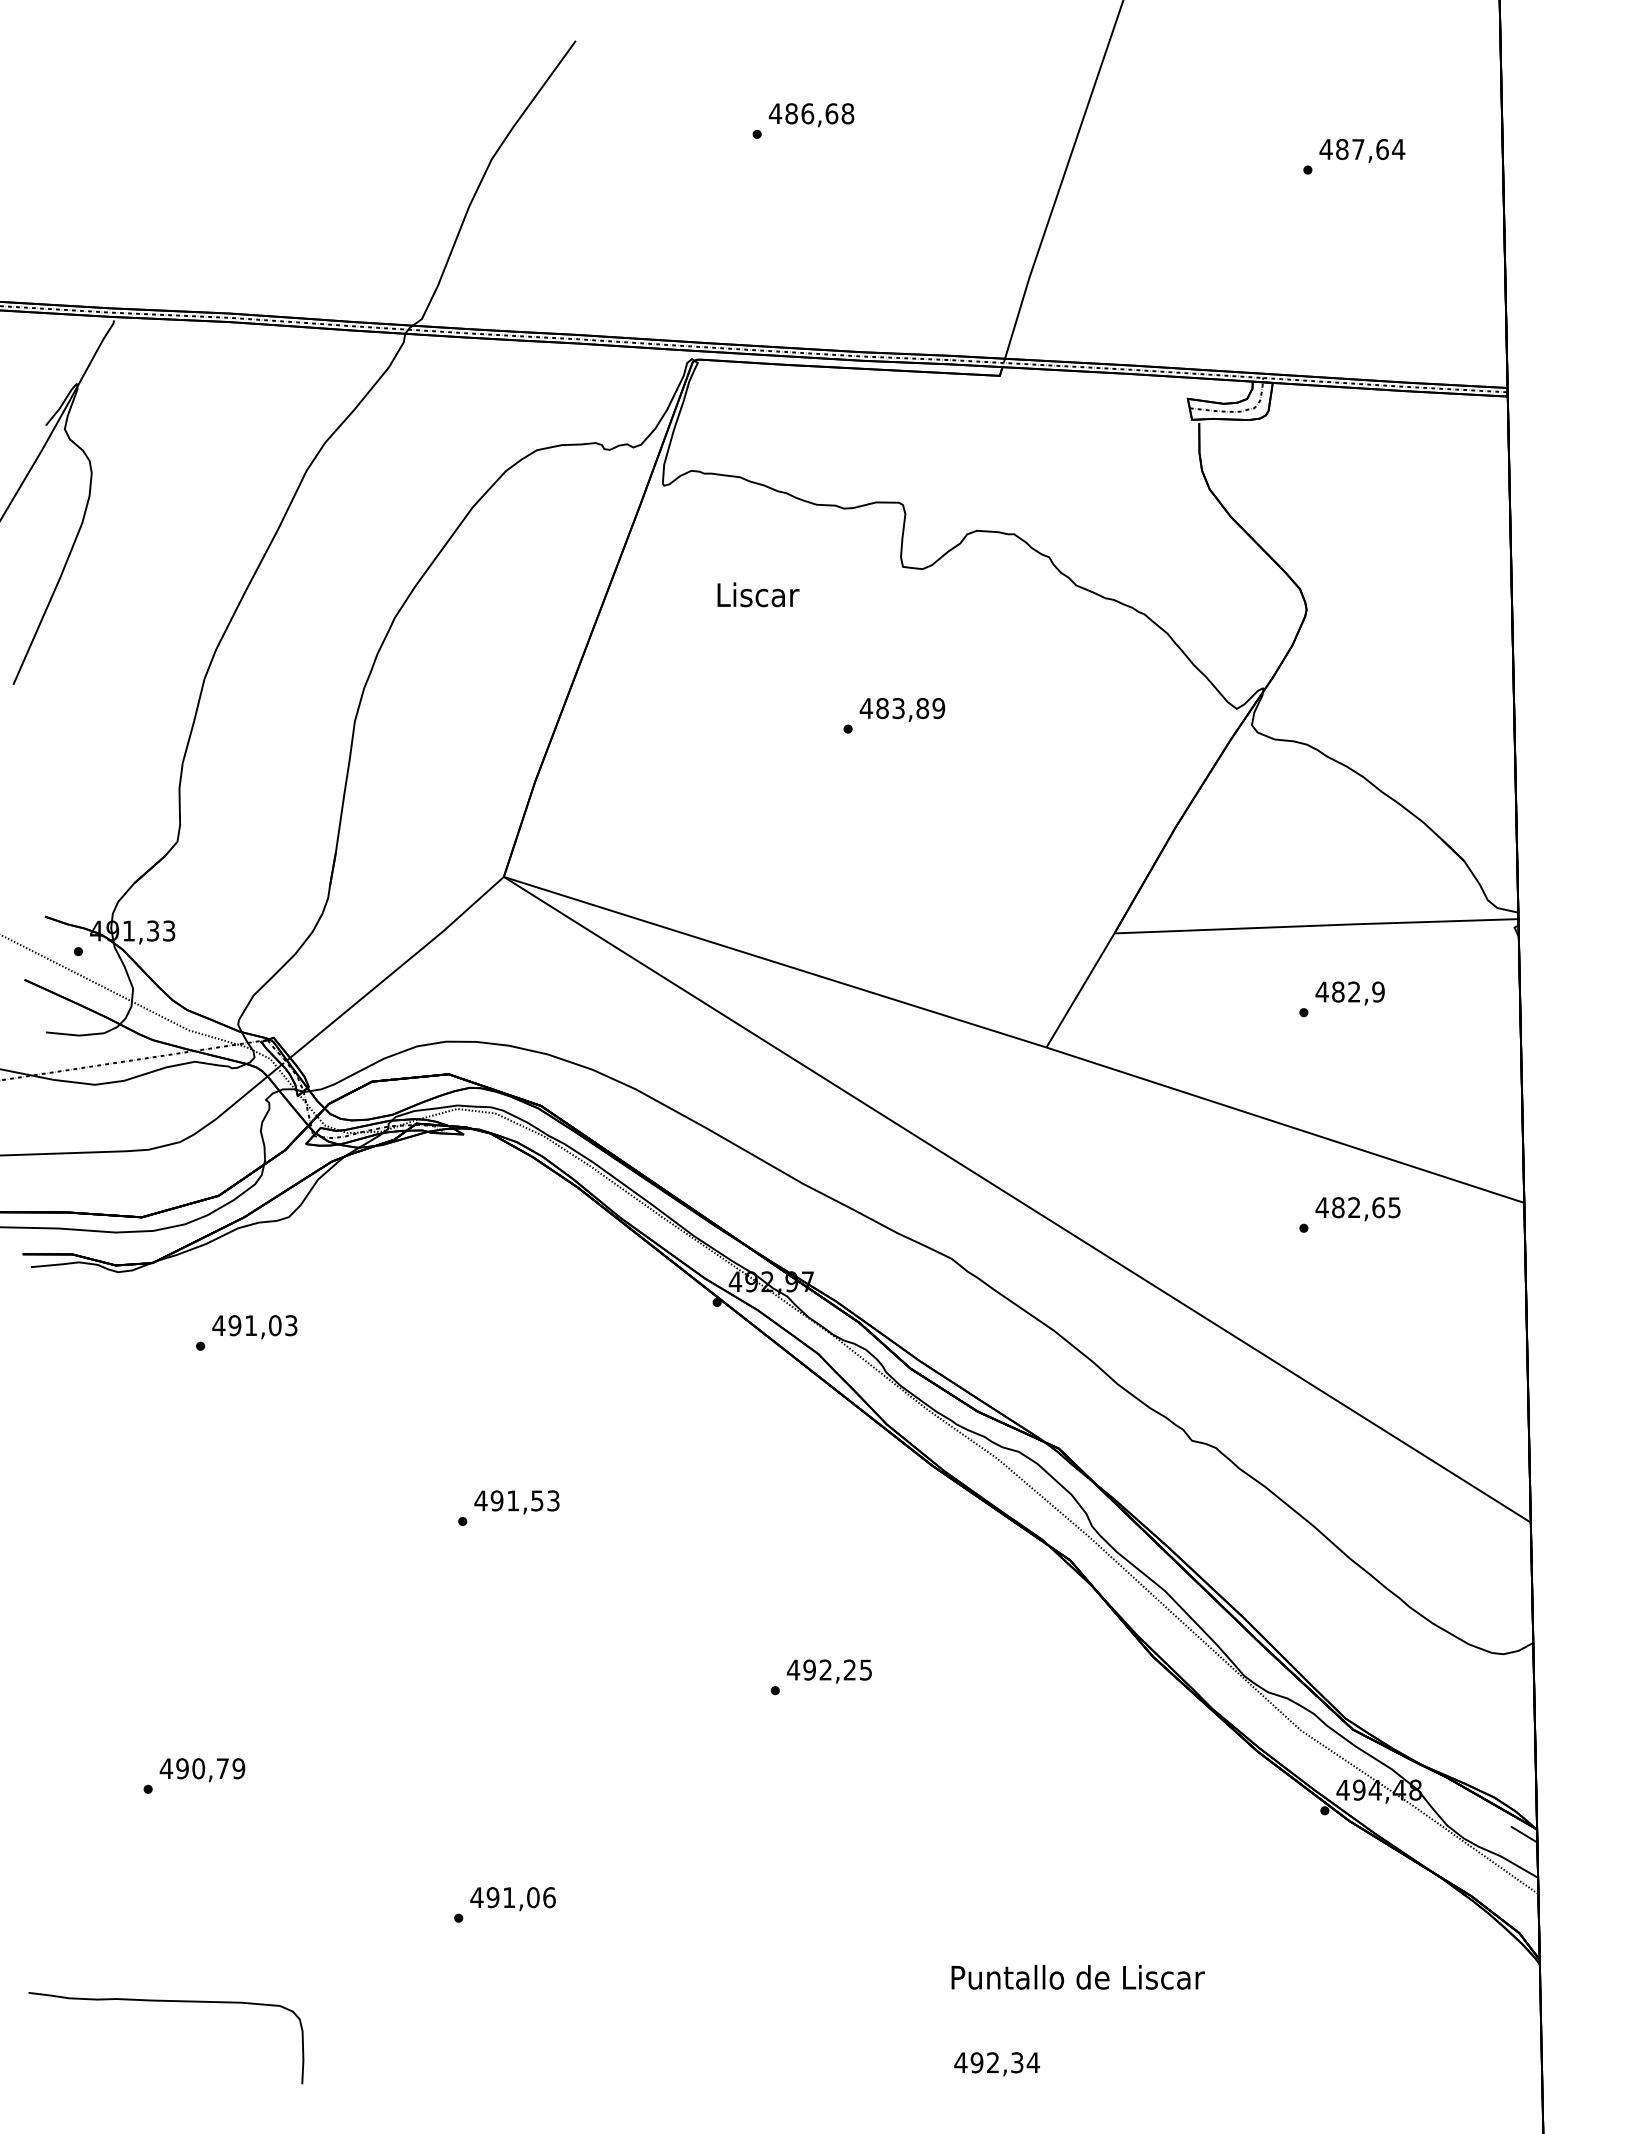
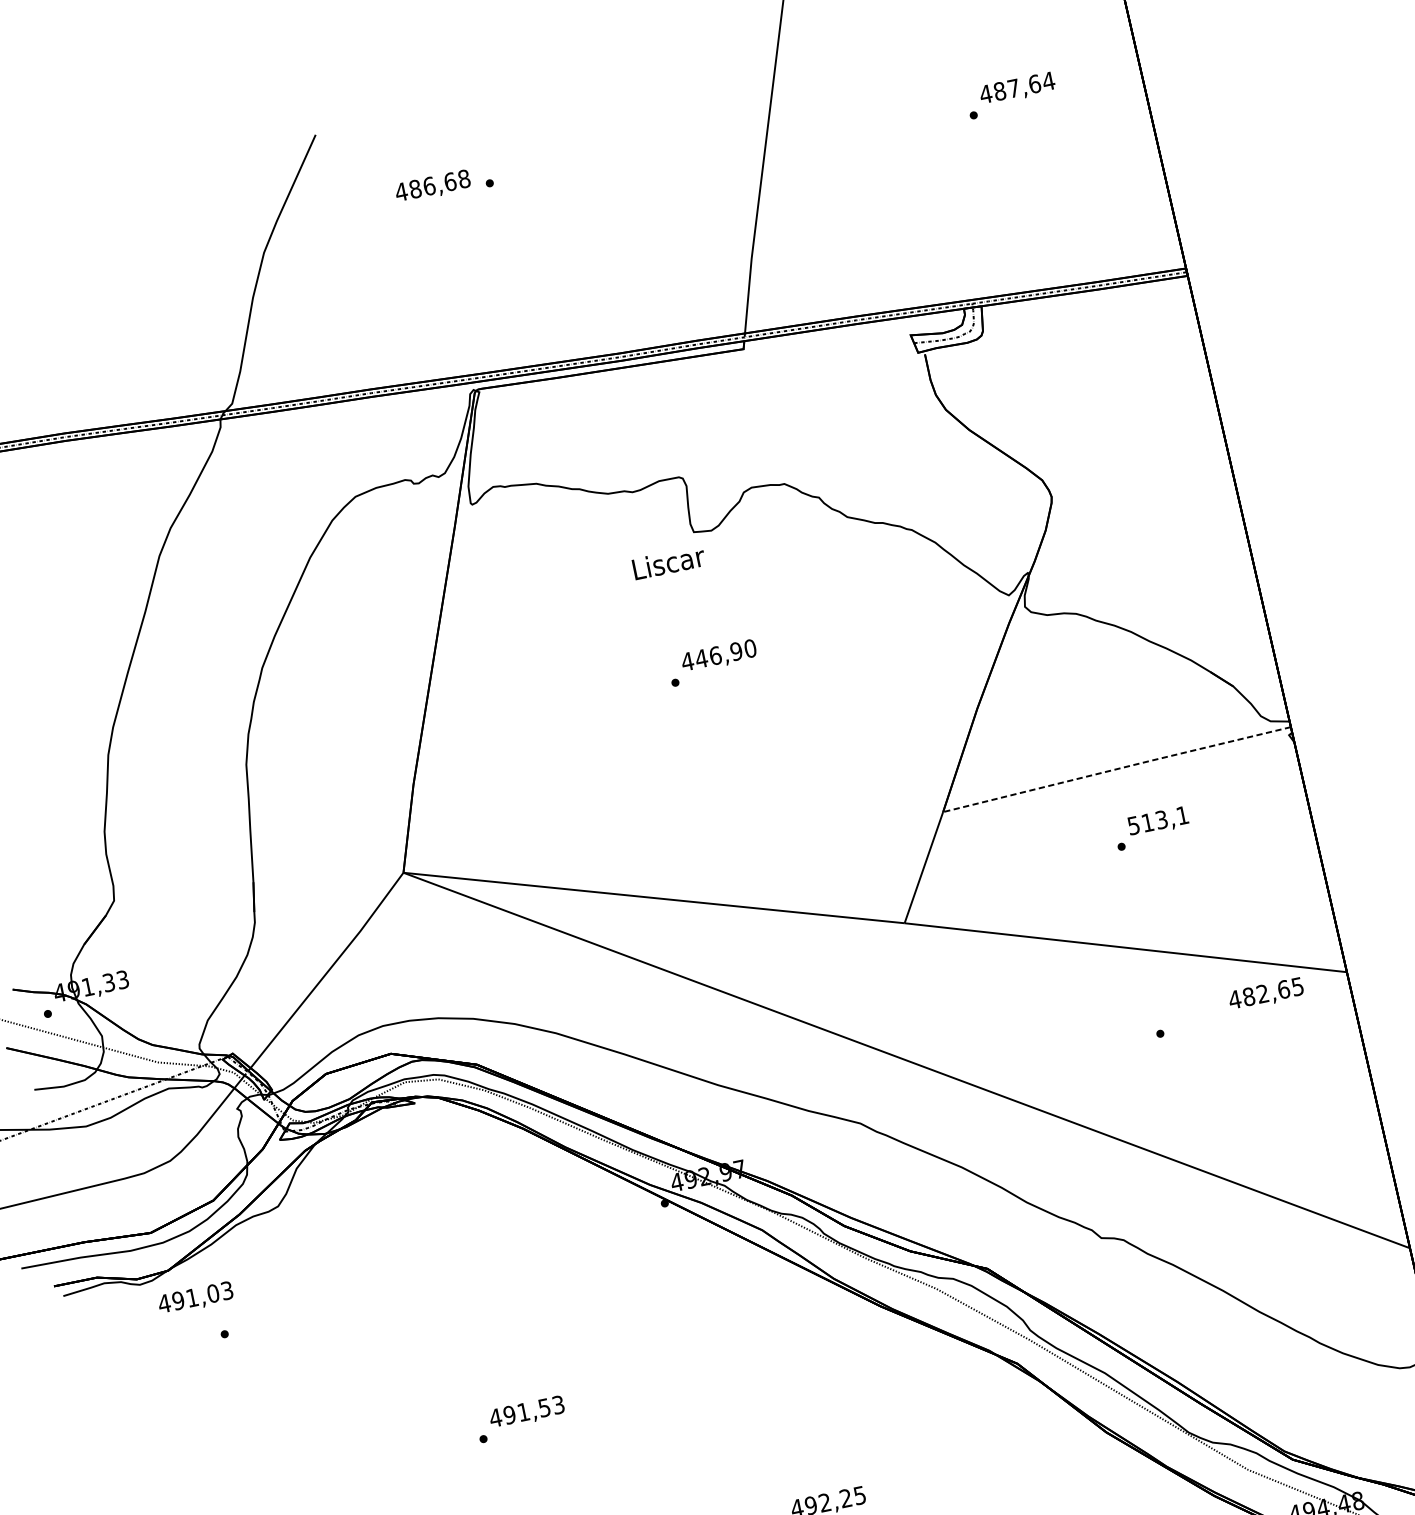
text: (811, 115) -> (432, 187), moved
text: (758, 594) -> (668, 562), moved
text: (910, 708) -> (725, 653), 483,89 -> 446,90
line: (1316, 925) -> (1116, 768), solid -> dashed
text: (1349, 991) -> (1157, 820), 482,9 -> 513,1
text: (1357, 1209) -> (1265, 994), moved
text: (254, 1327) -> (195, 1298), moved

